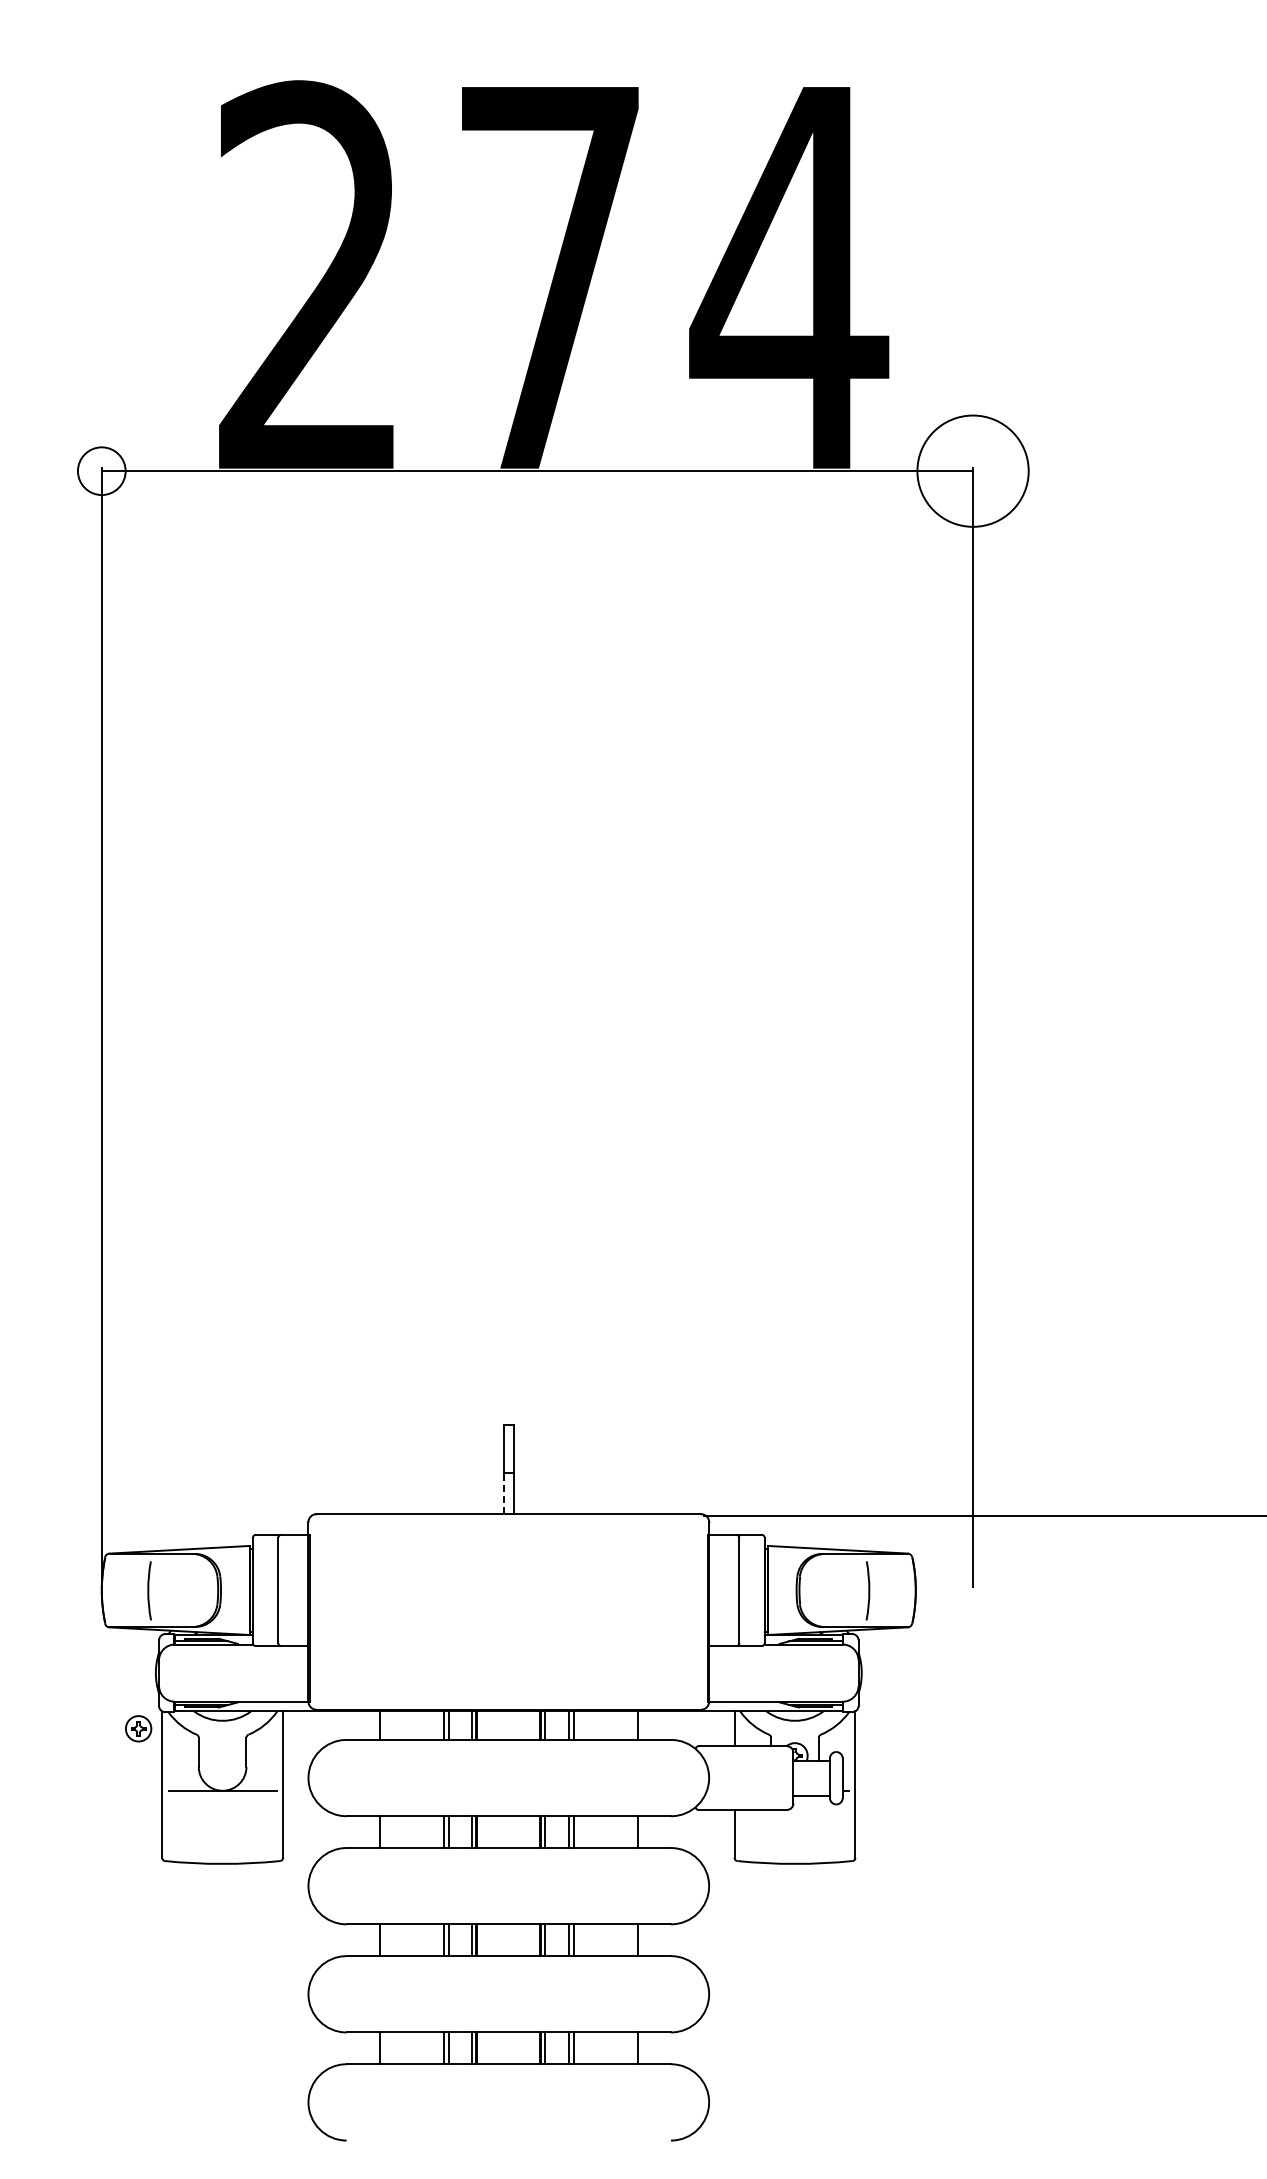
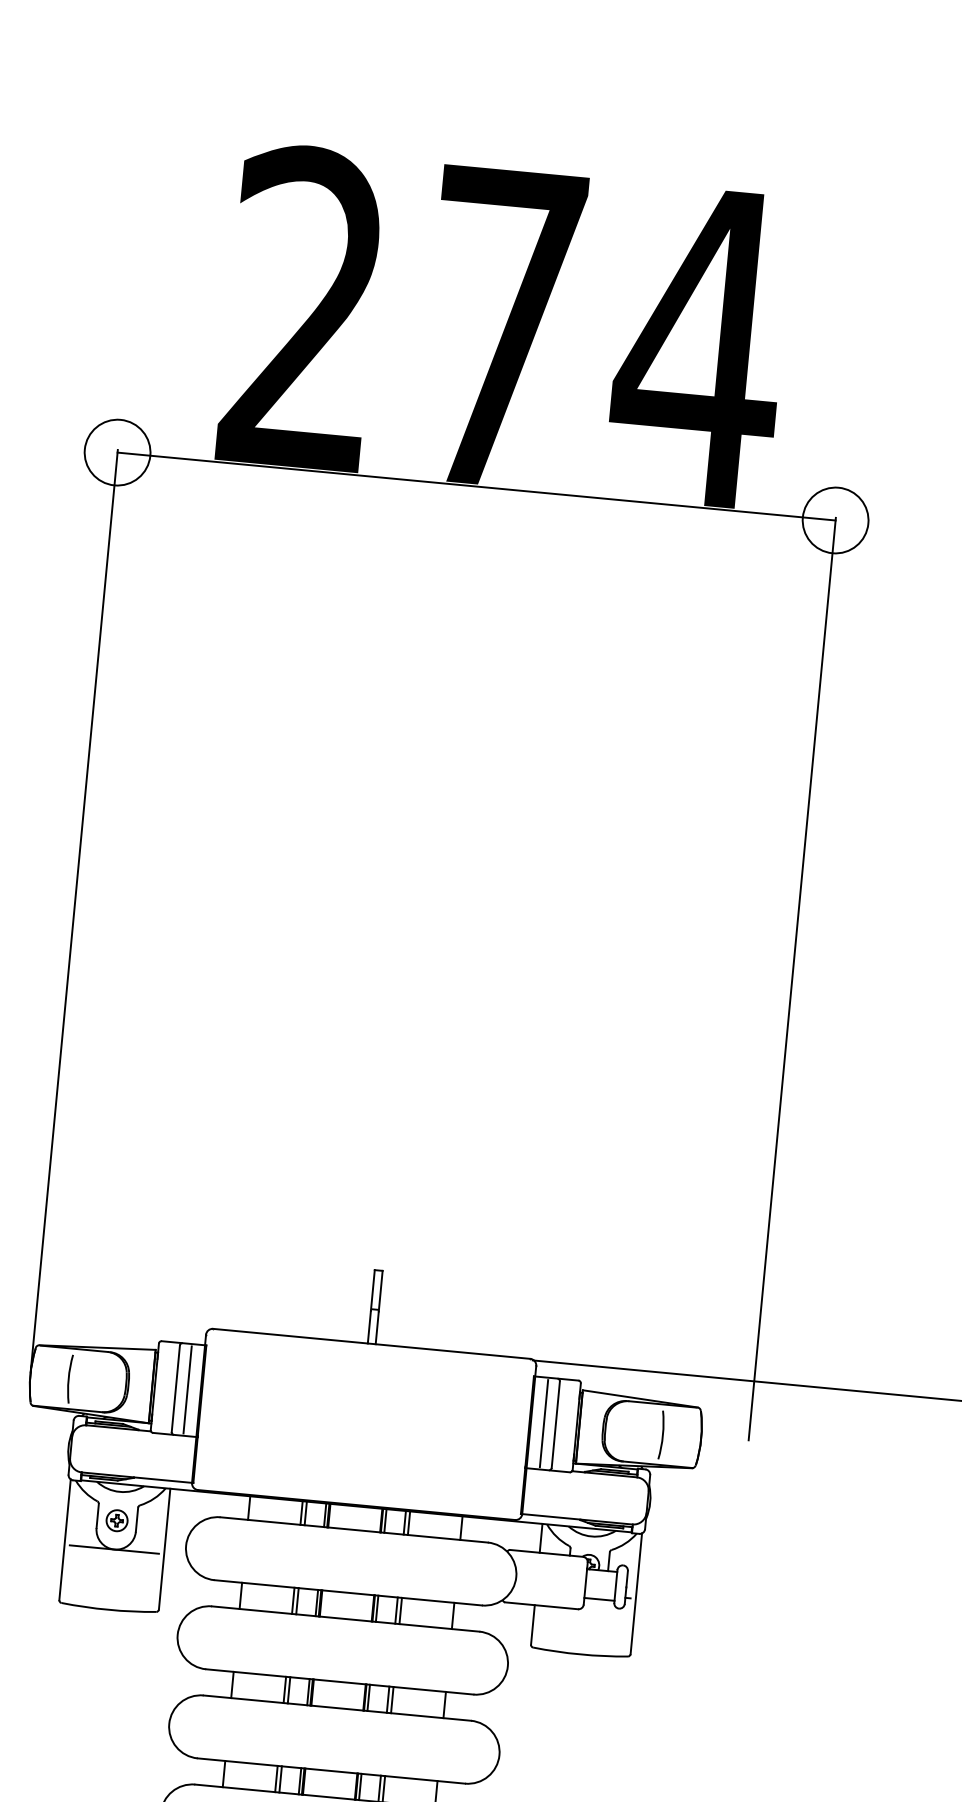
circle: (101, 470) -> (117, 452), size x1.67
circle: (972, 470) -> (835, 519), size x0.71
line: (504, 1494) -> (369, 1327), dashed -> solid
line: (292, 1590) -> (187, 1389), added
line: (725, 1590) -> (544, 1423), added
part: (138, 1728) -> (117, 1520), moved

